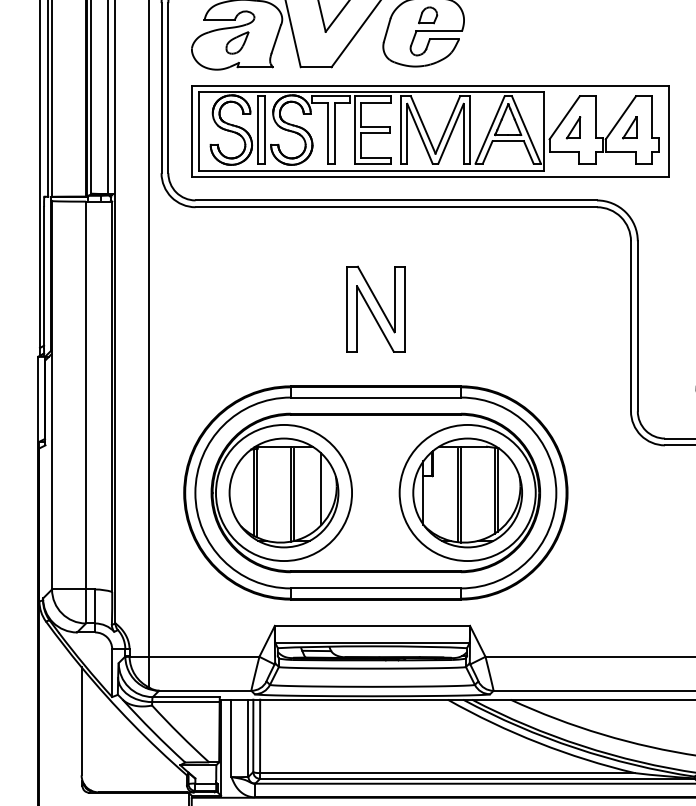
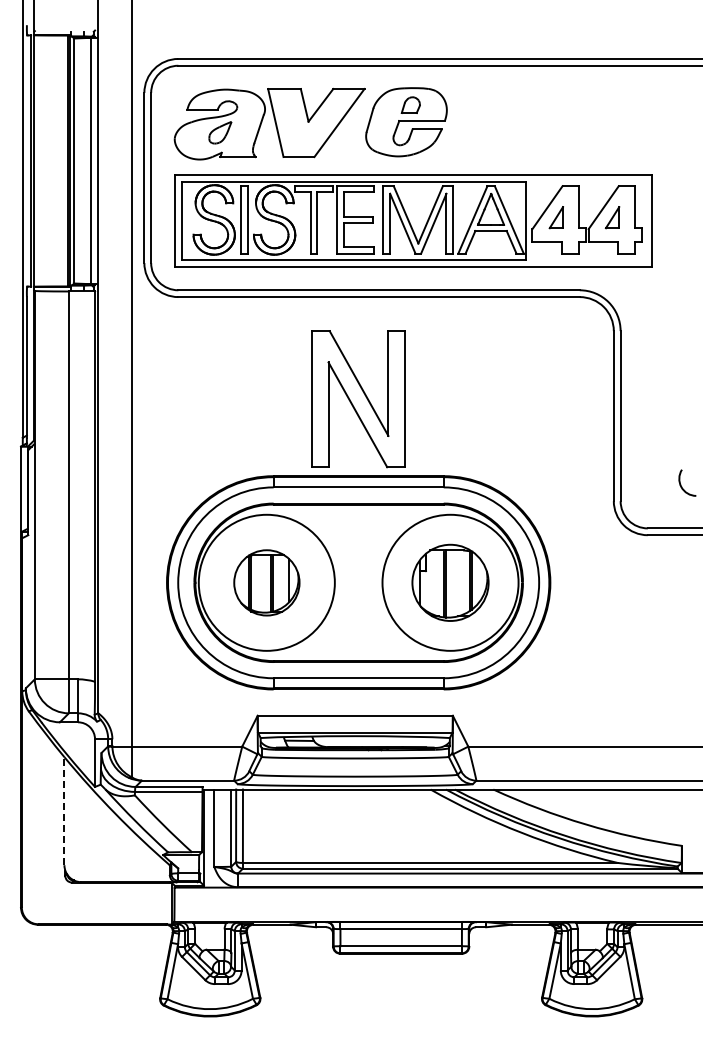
part: (375, 308) -> (358, 398), size x1.6
part: (283, 492) -> (266, 582), size x0.6
part: (467, 492) -> (450, 582), size x0.7
line: (81, 720) -> (64, 810), solid -> dashed

